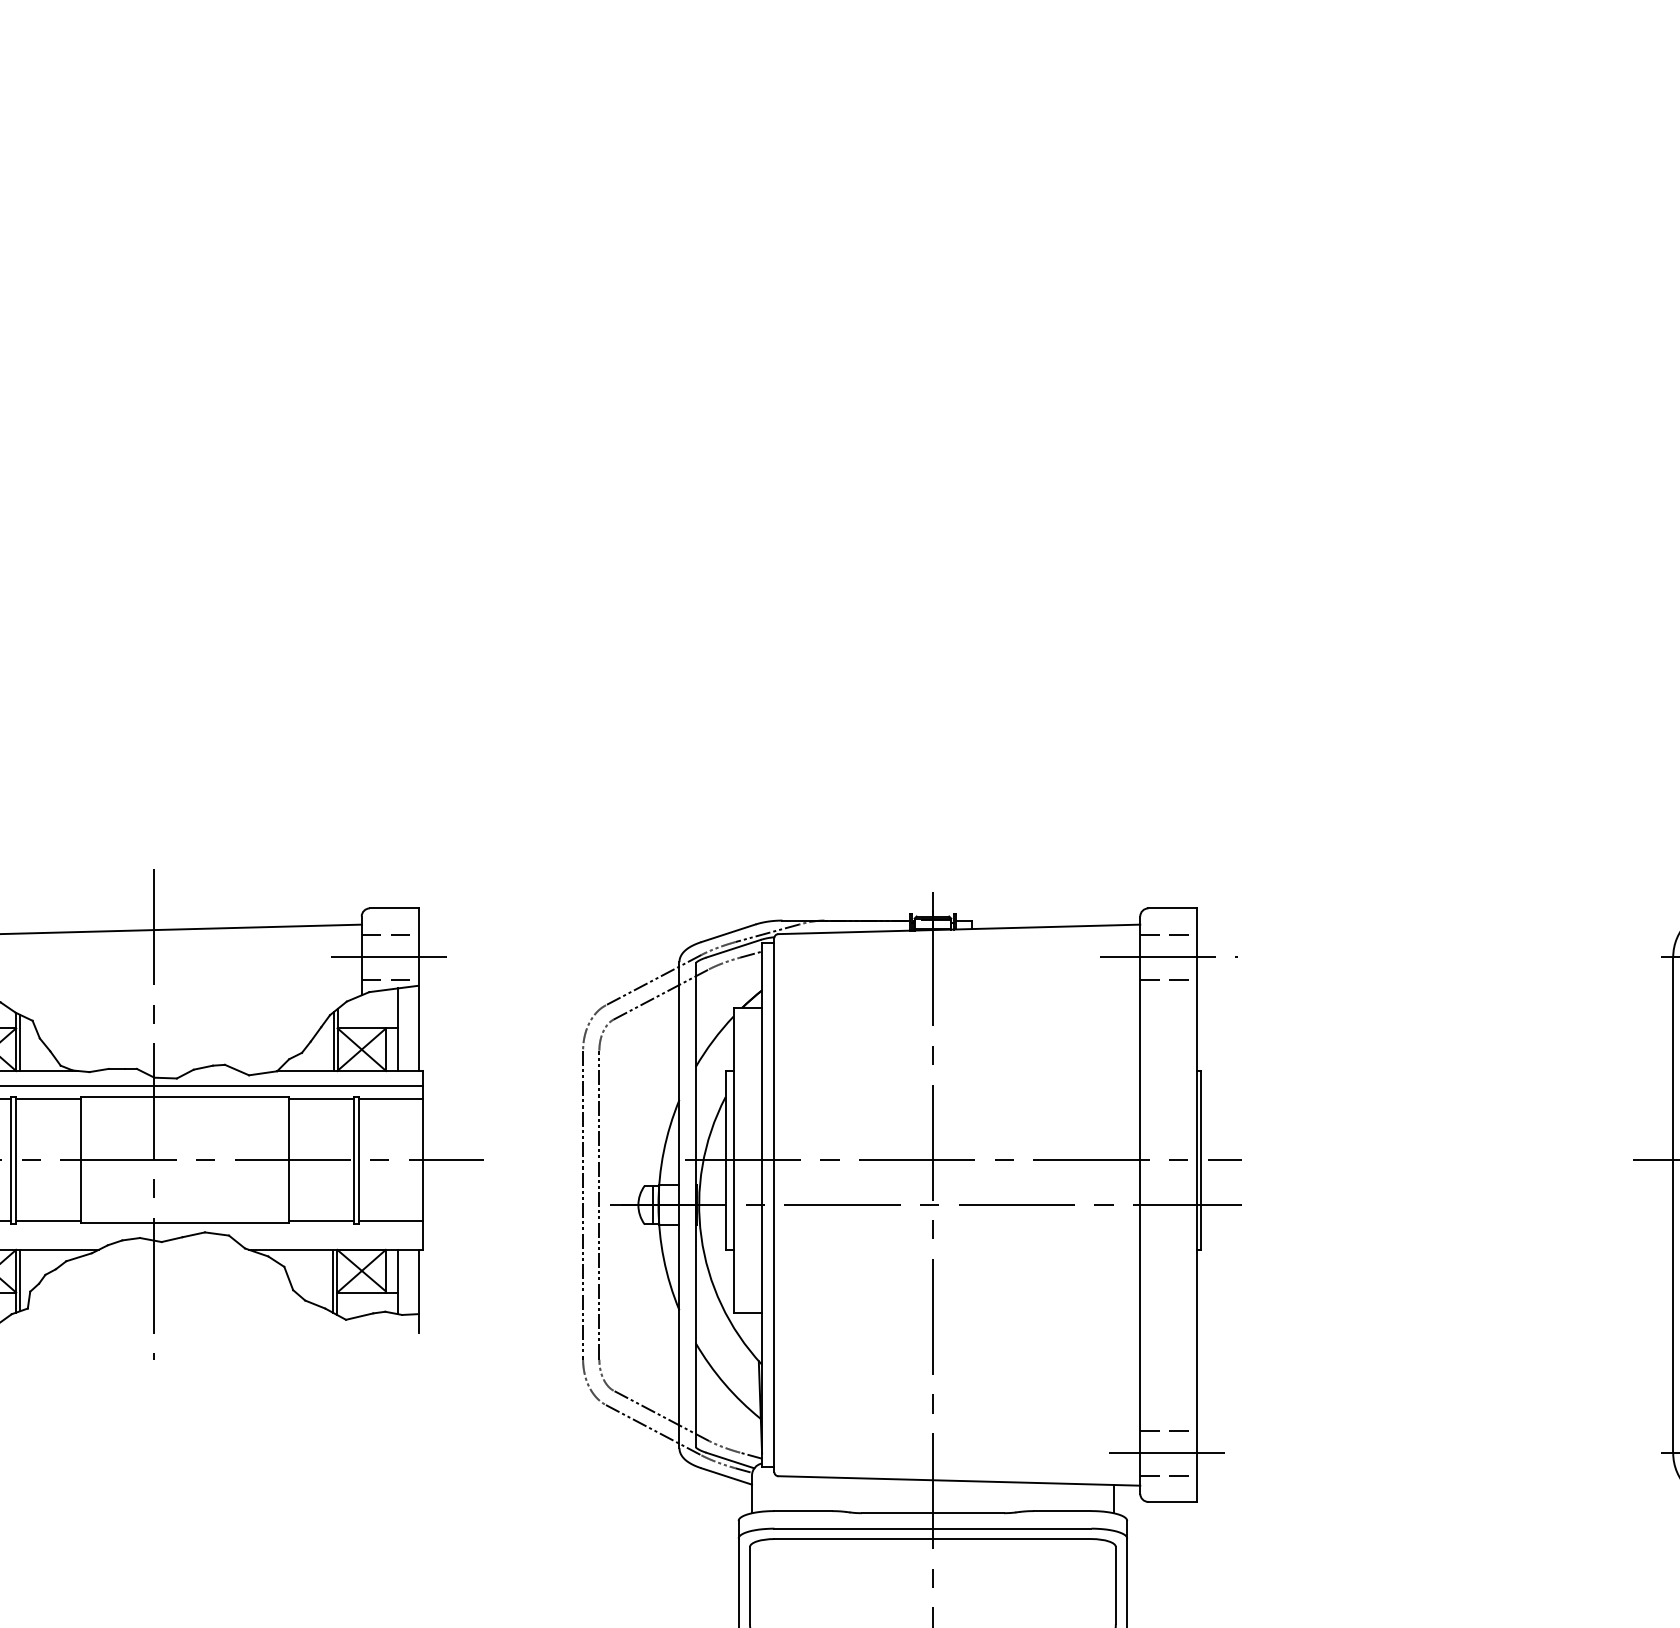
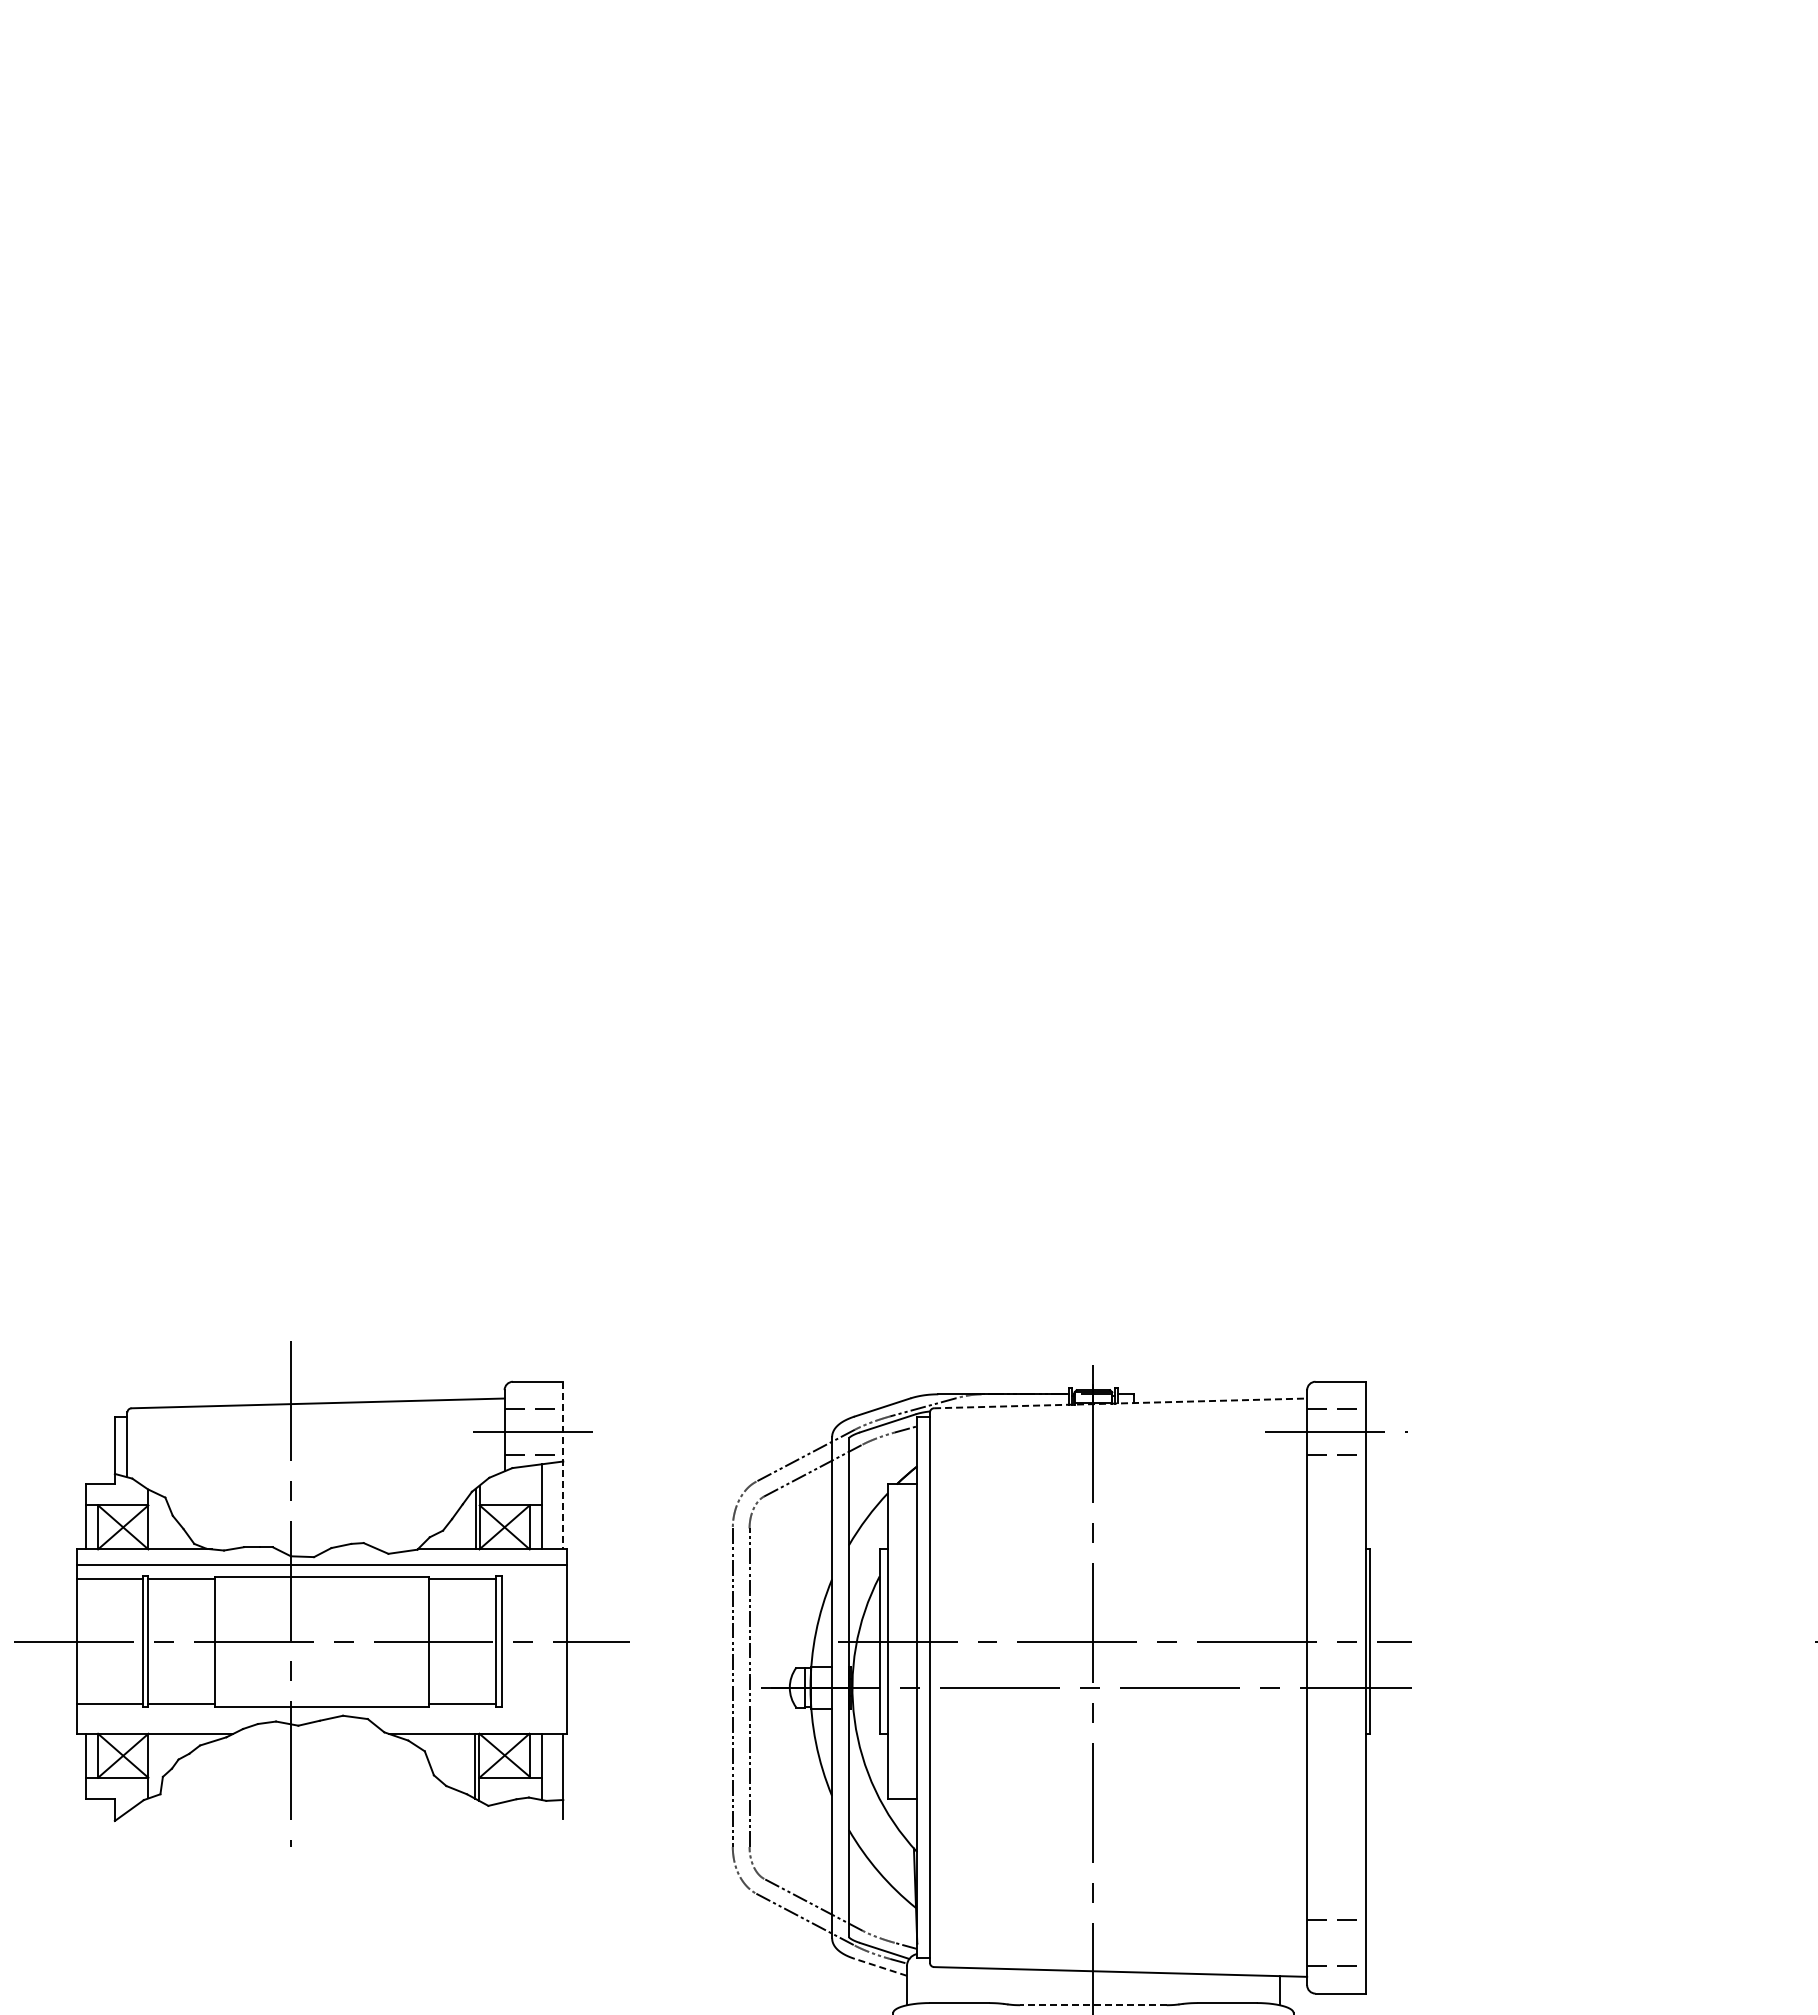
line: (959, 929) -> (1120, 1403), solid -> dashed
line: (418, 989) -> (563, 1465), solid -> dashed
line: (20, 1042) -> (152, 1520), removed
line: (390, 1099) -> (534, 1578), removed
line: (390, 1221) -> (534, 1704), removed
line: (20, 1280) -> (152, 1765), removed
line: (1169, 1453) -> (1337, 1943), removed
line: (726, 1476) -> (880, 1967), solid -> dashed
line: (932, 1513) -> (1092, 2005), solid -> dashed

